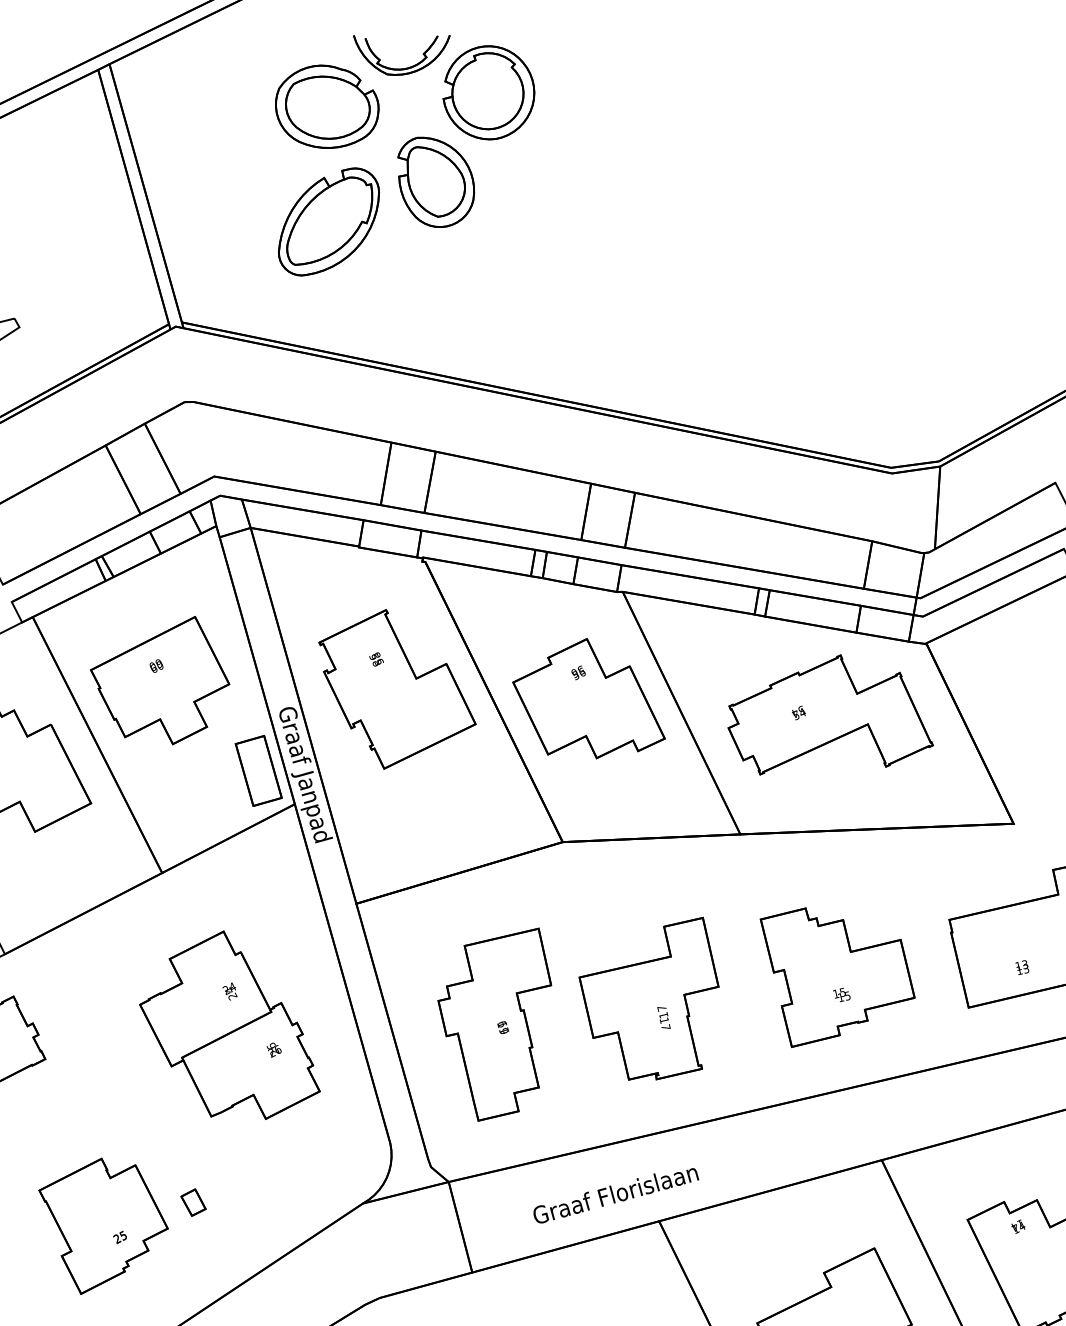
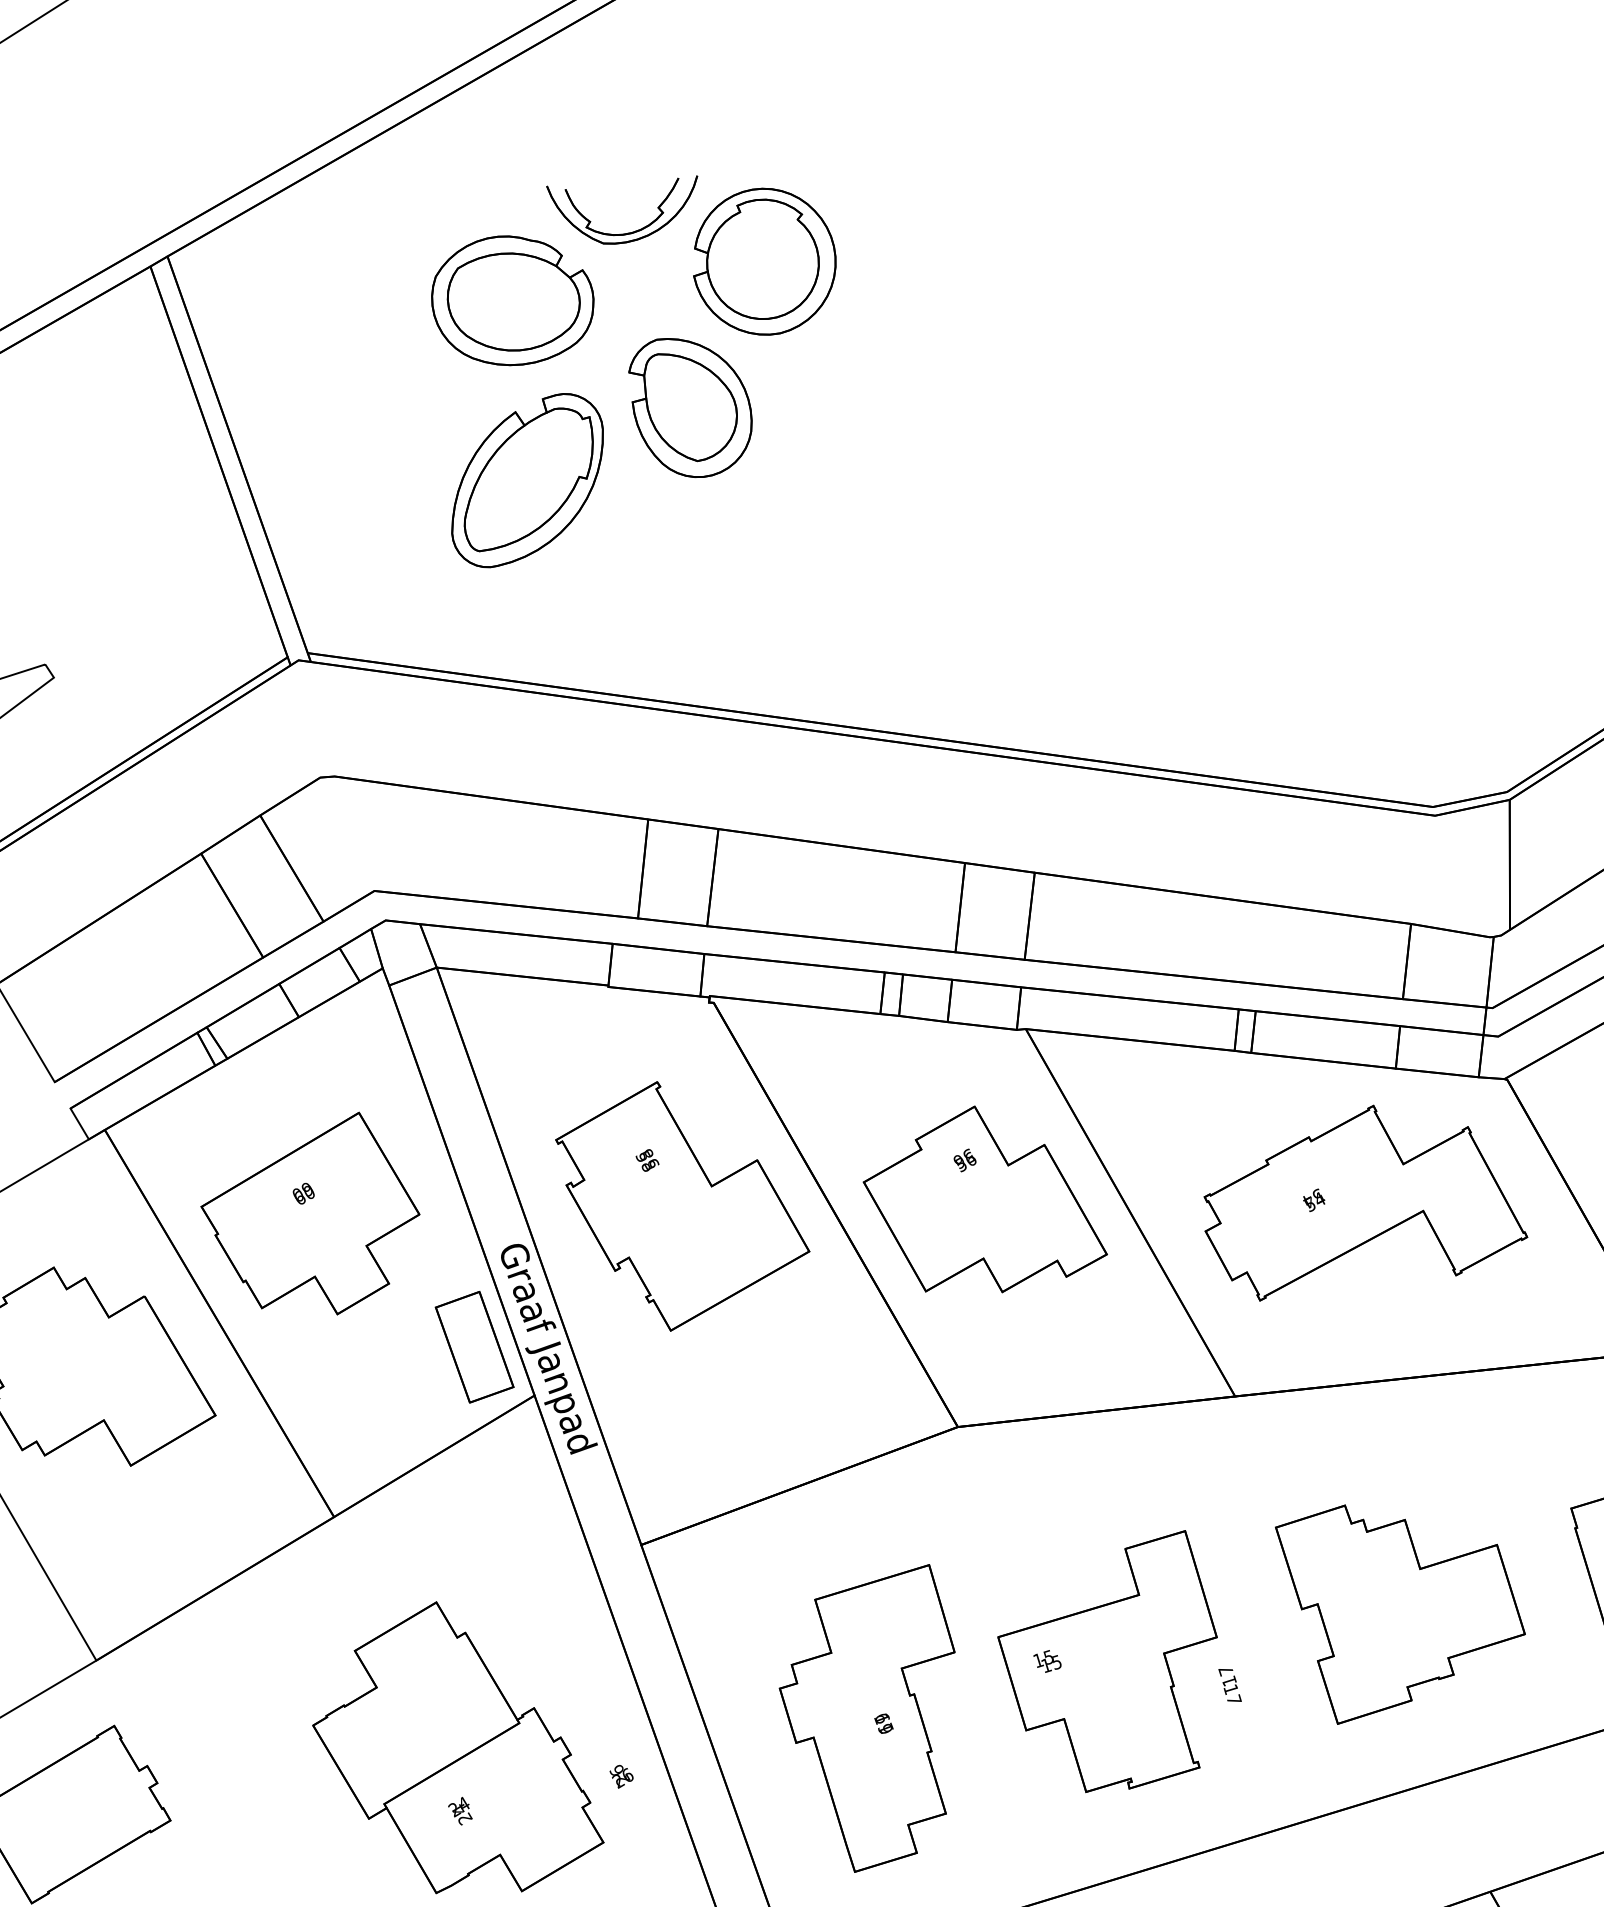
text: (229, 991) -> (459, 1811), moved
text: (841, 994) -> (1046, 1660), moved
text: (663, 1017) -> (1229, 1684), moved
text: (273, 1049) -> (620, 1775), moved

